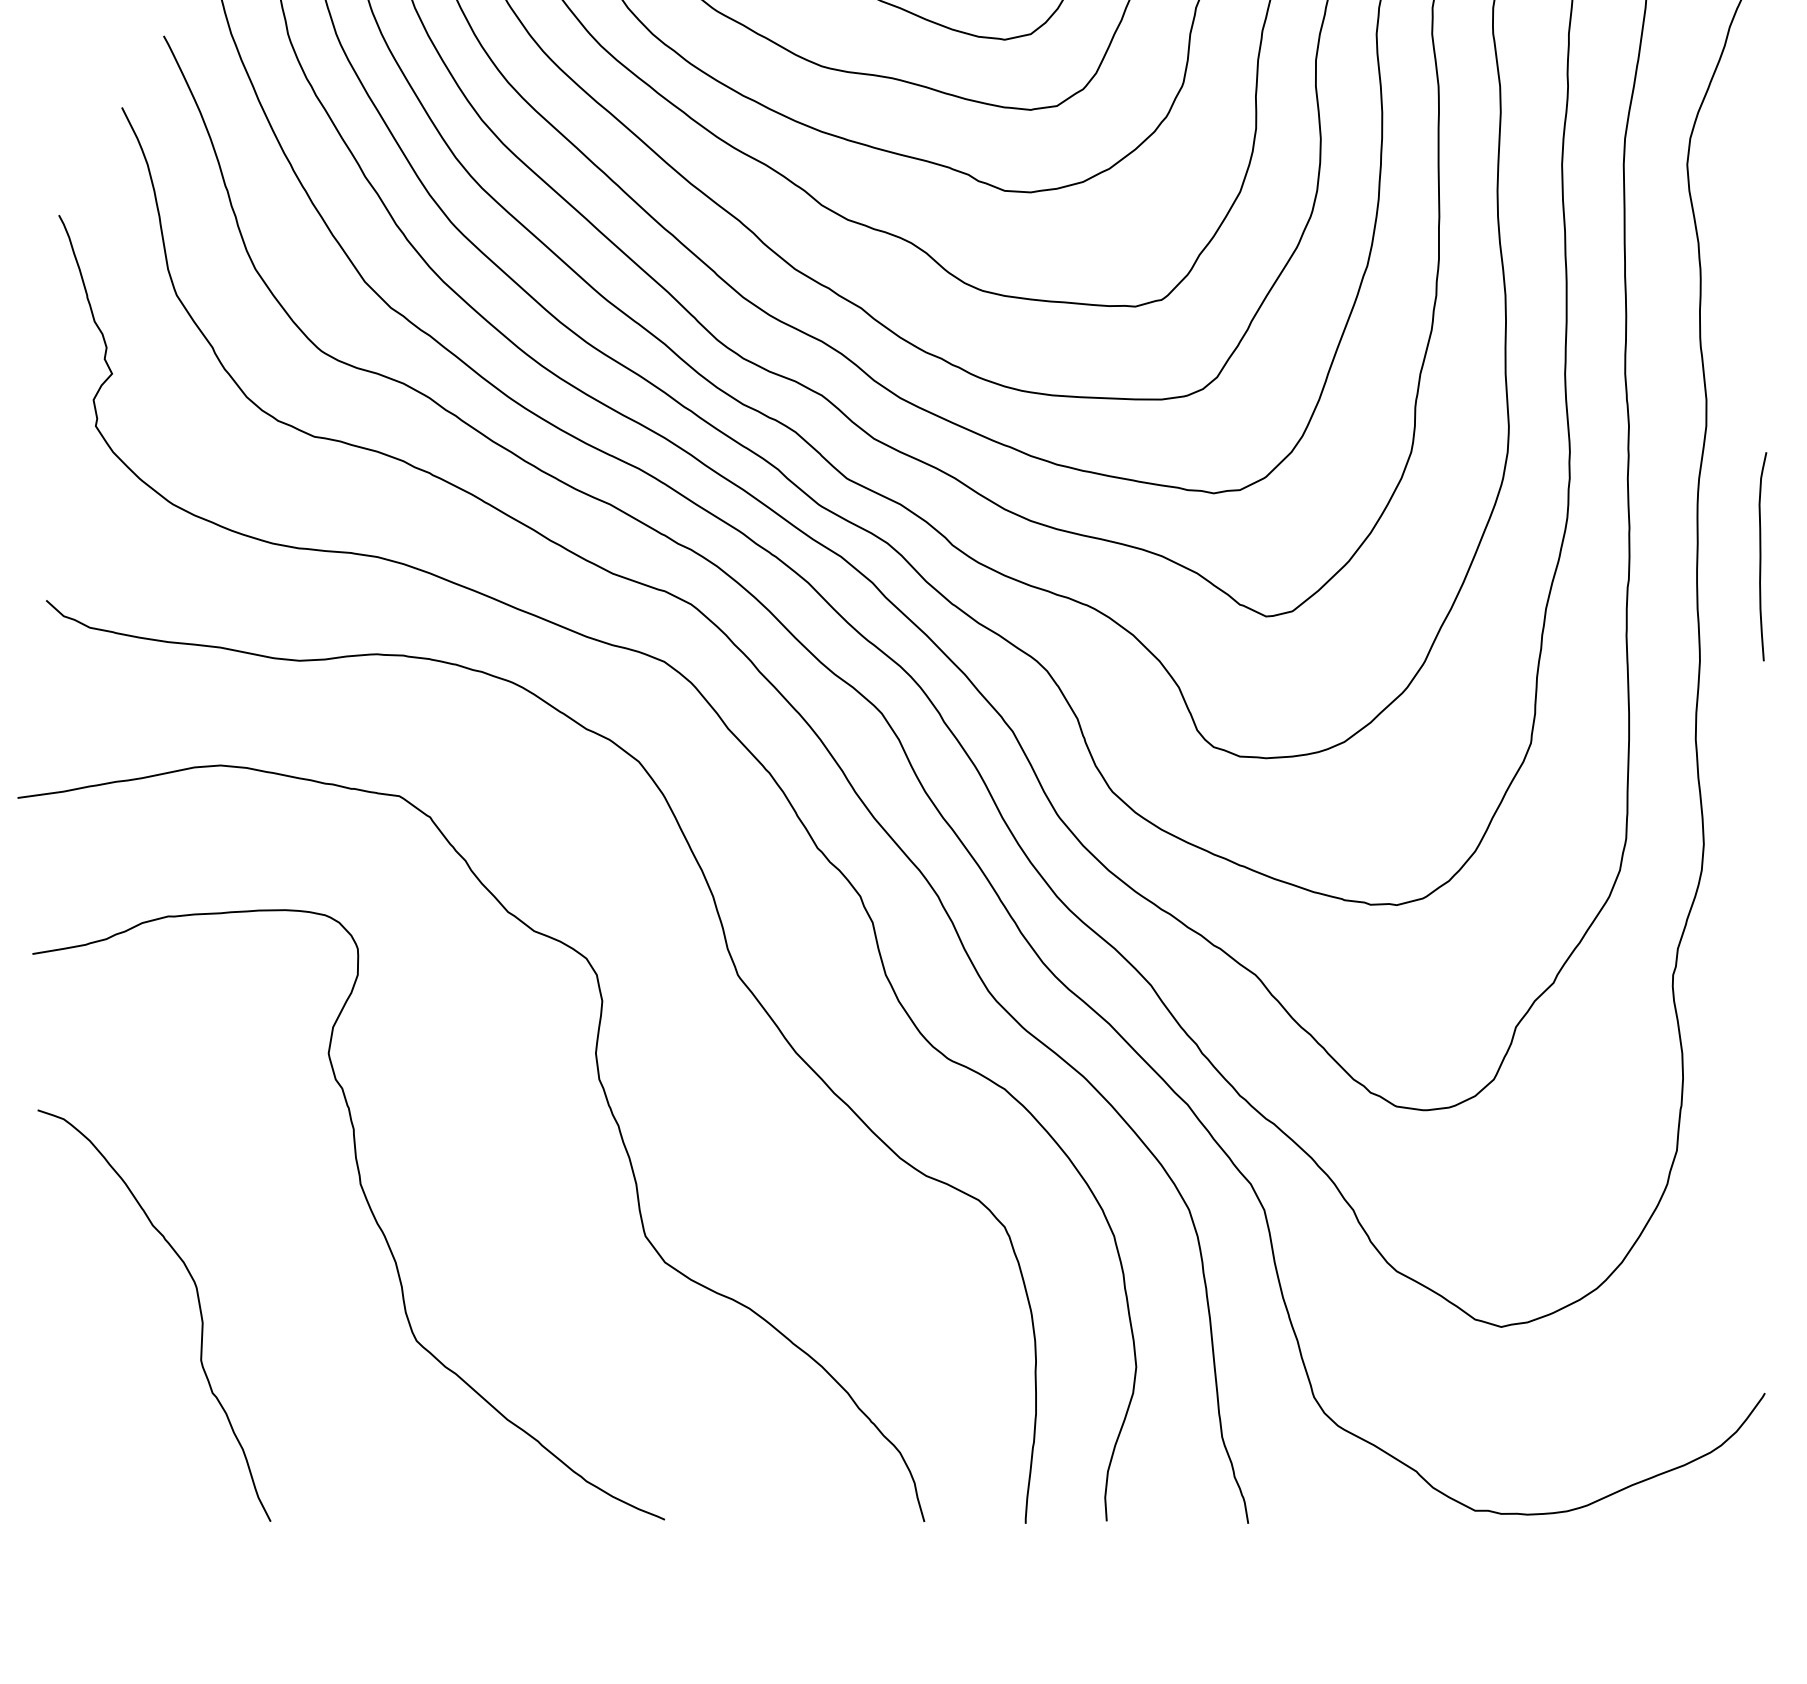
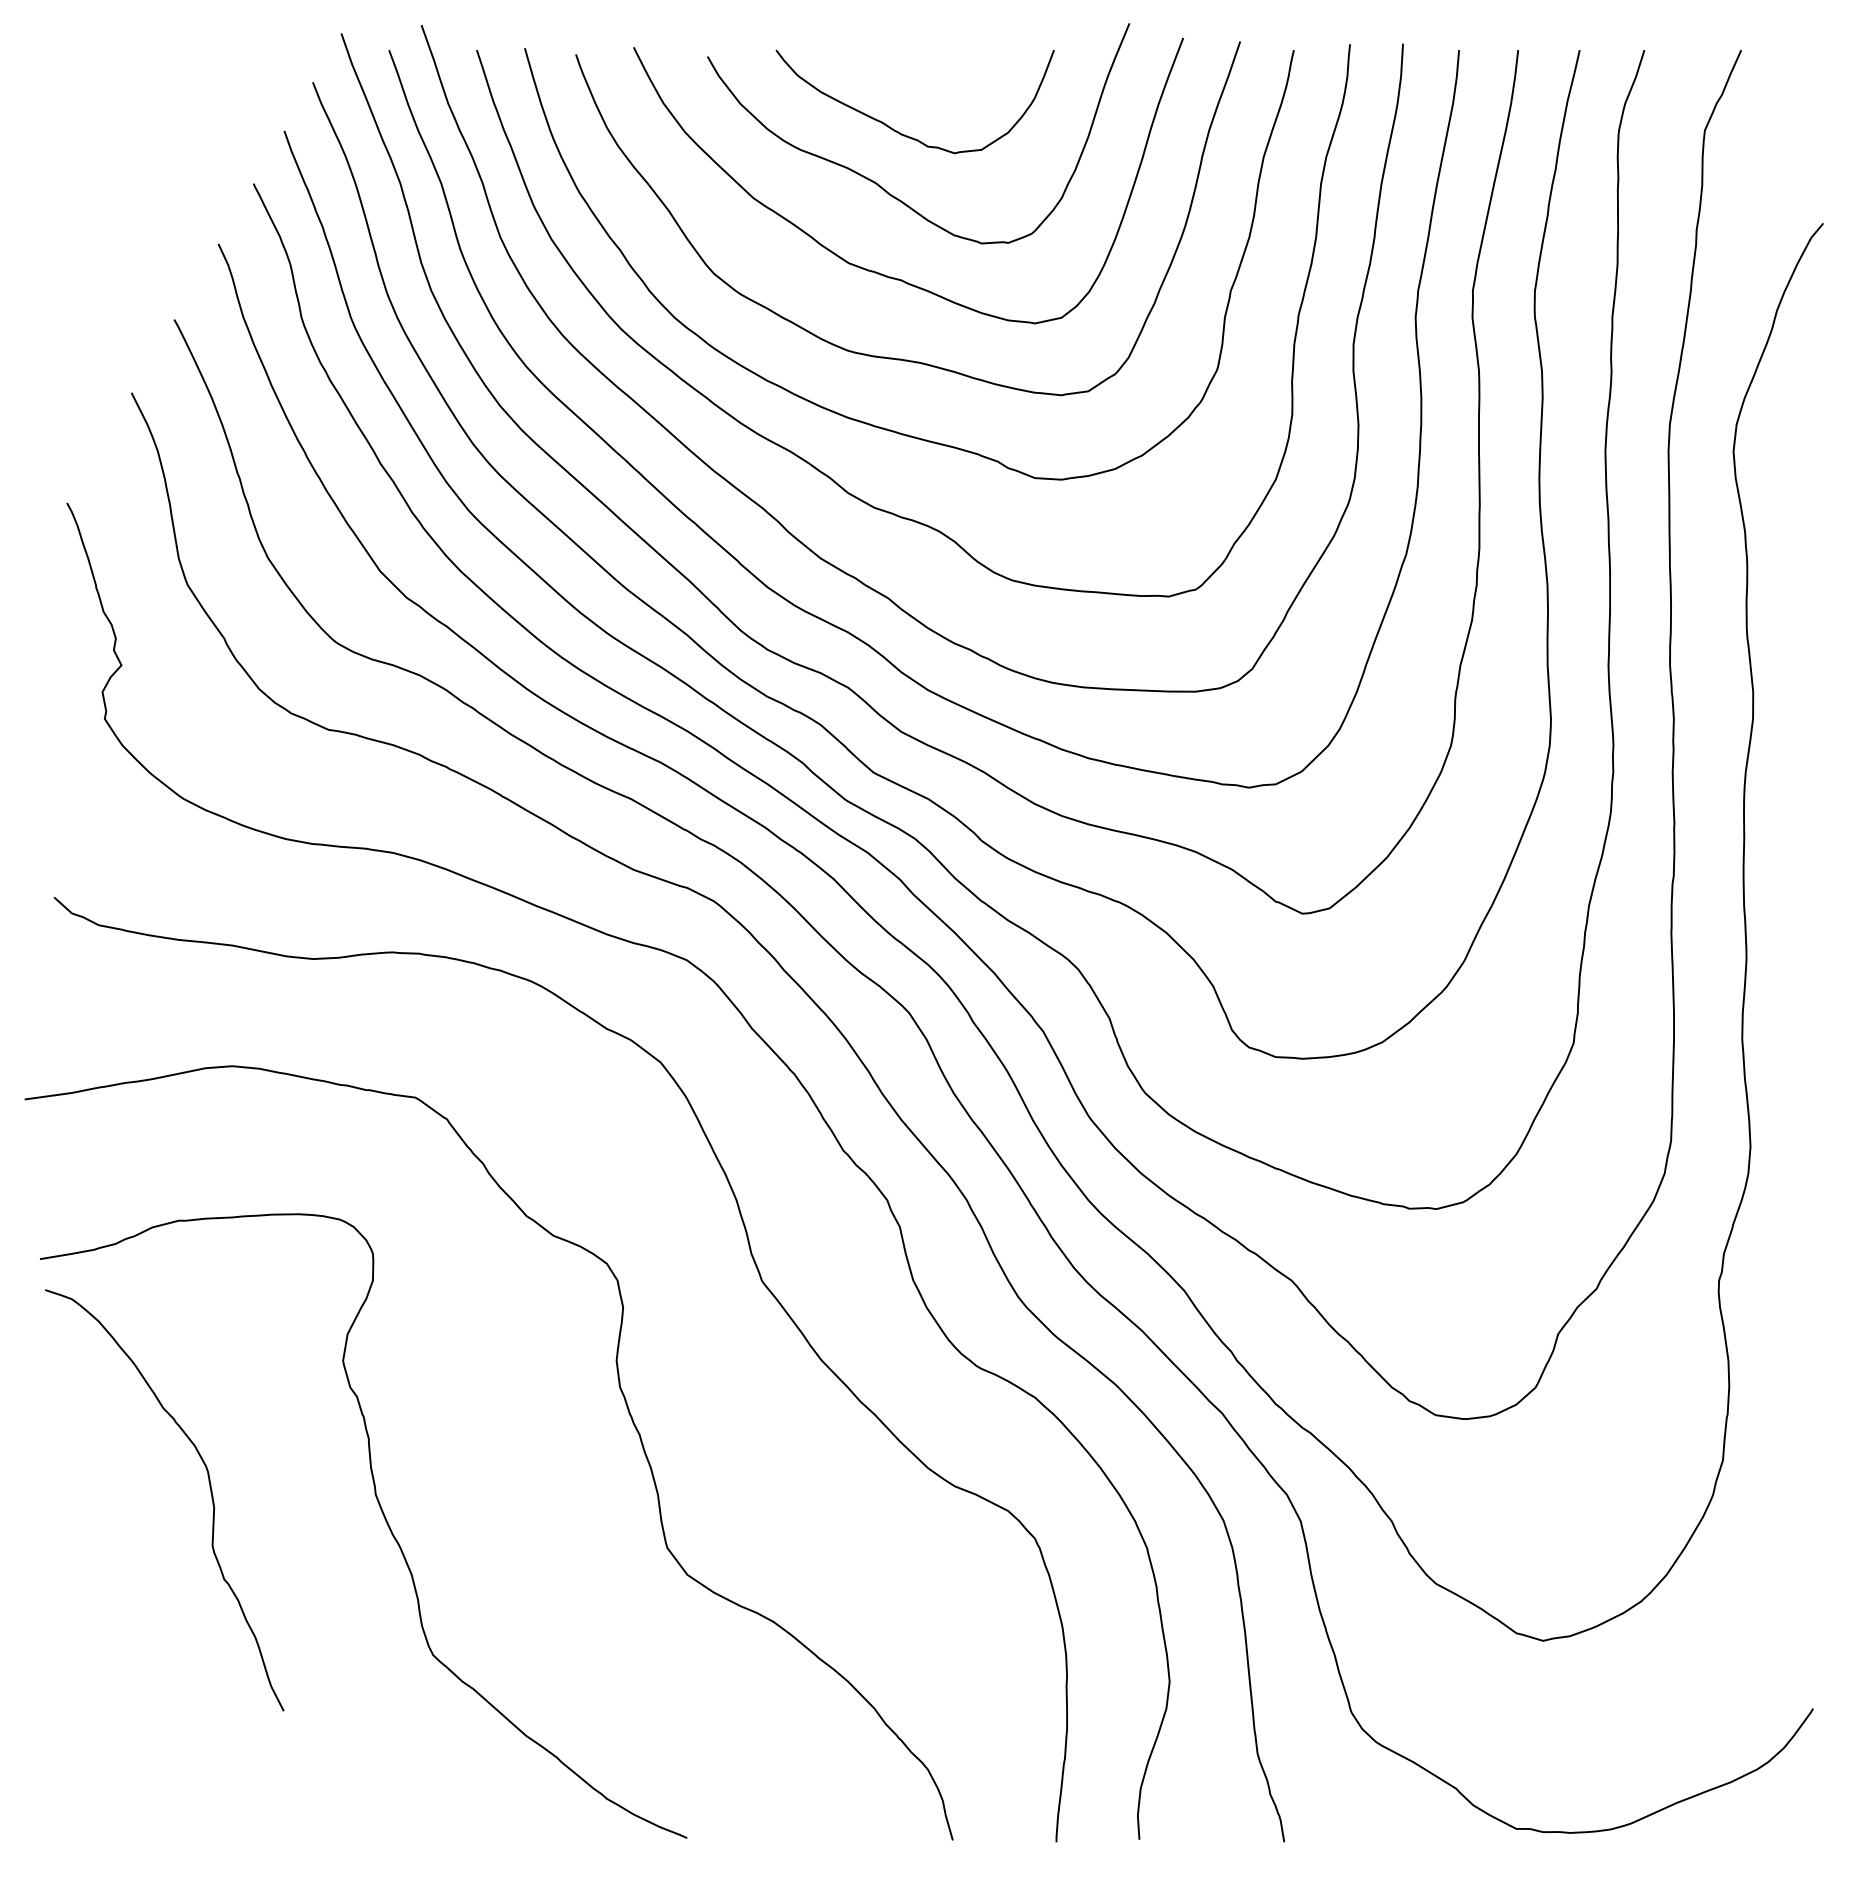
curve: (1761, 556) -> (1809, 852), removed
curve: (199, 1309) -> (210, 1493), moved

